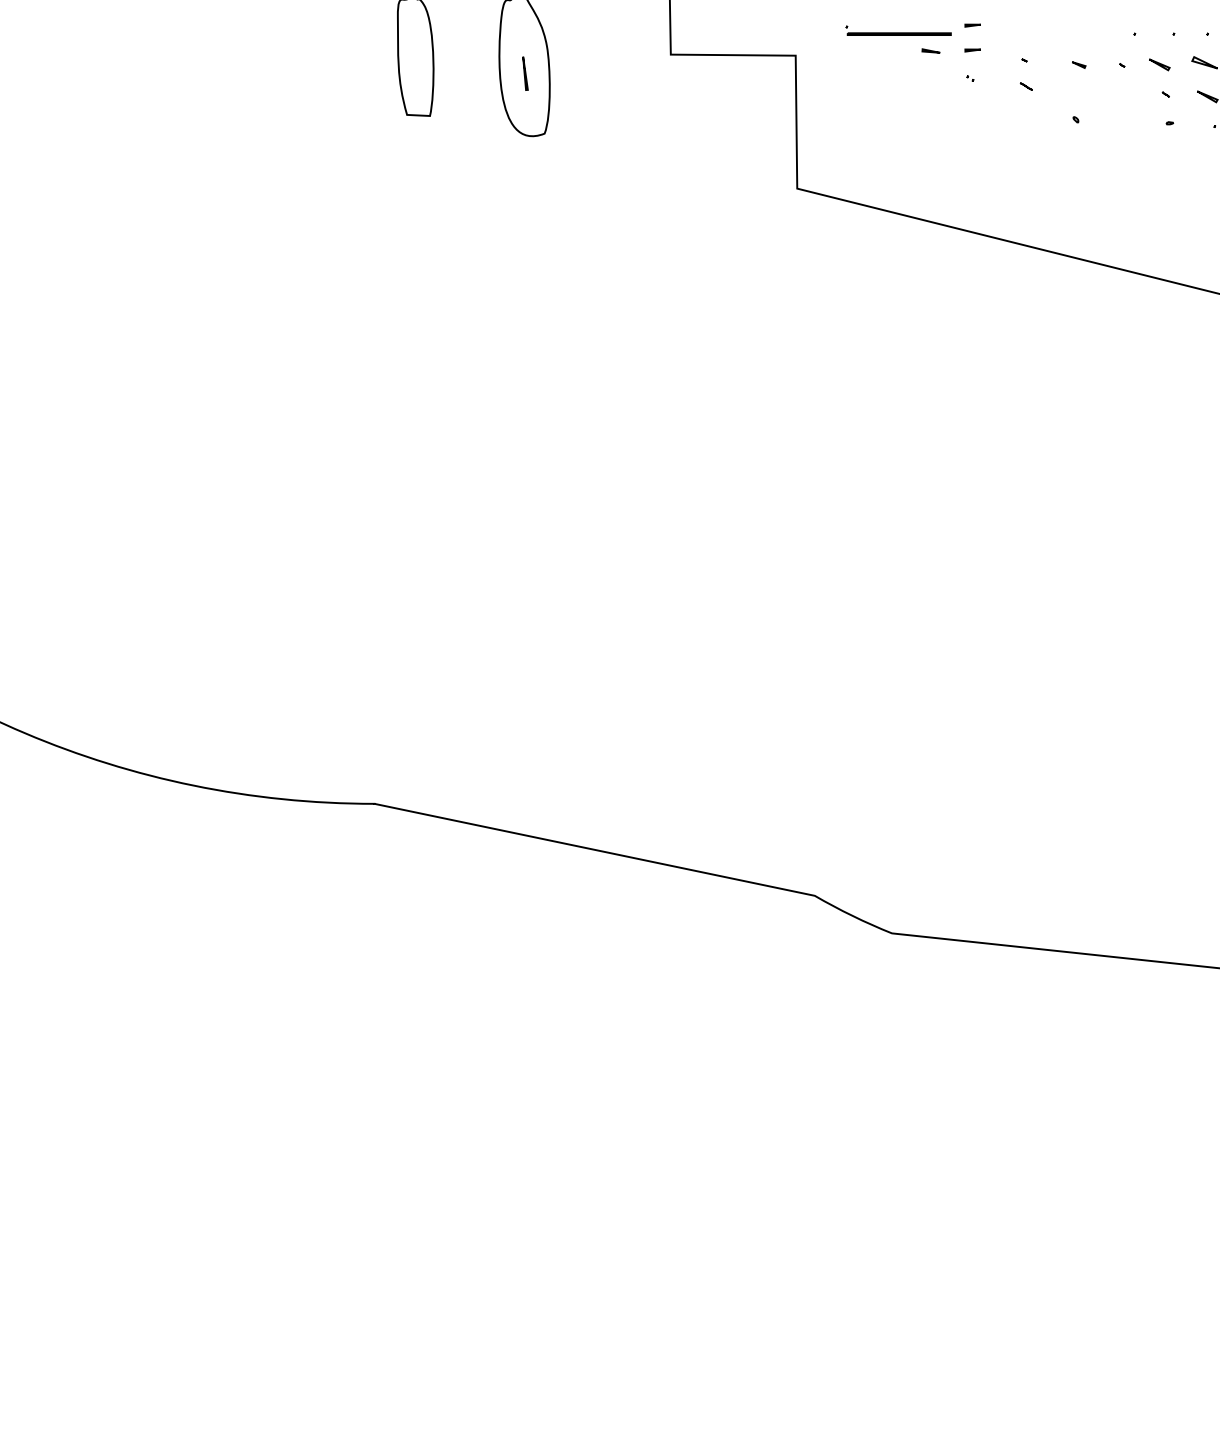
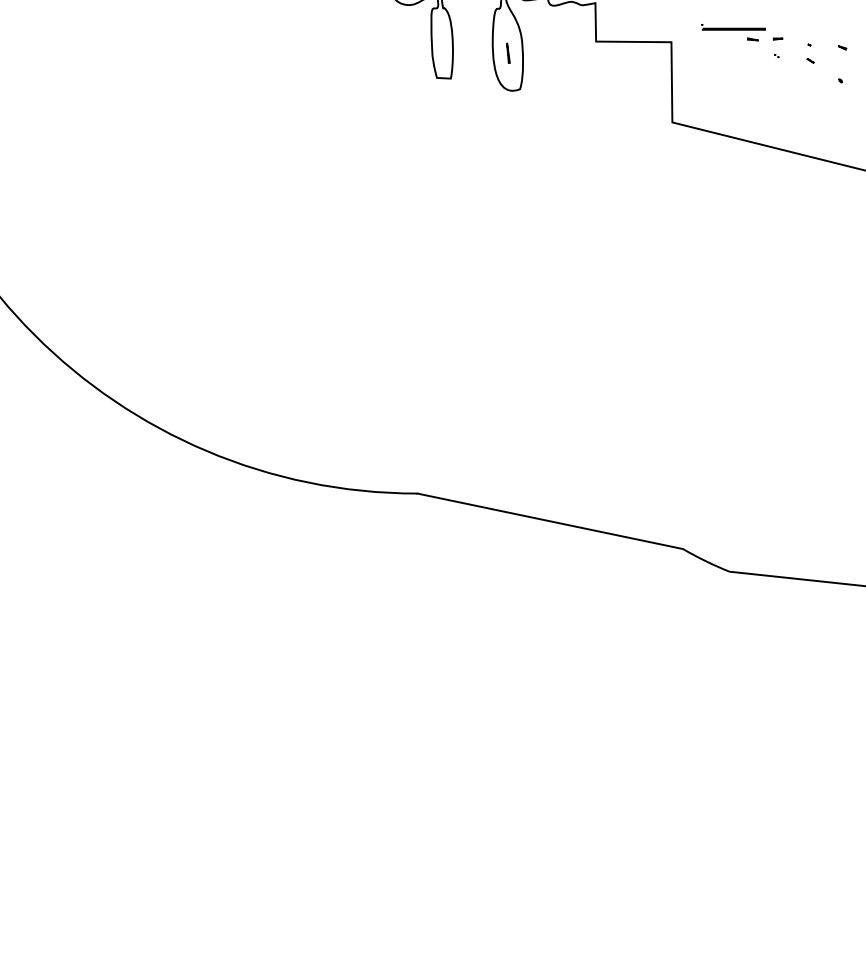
part: (971, 24) -> (777, 23), removed

